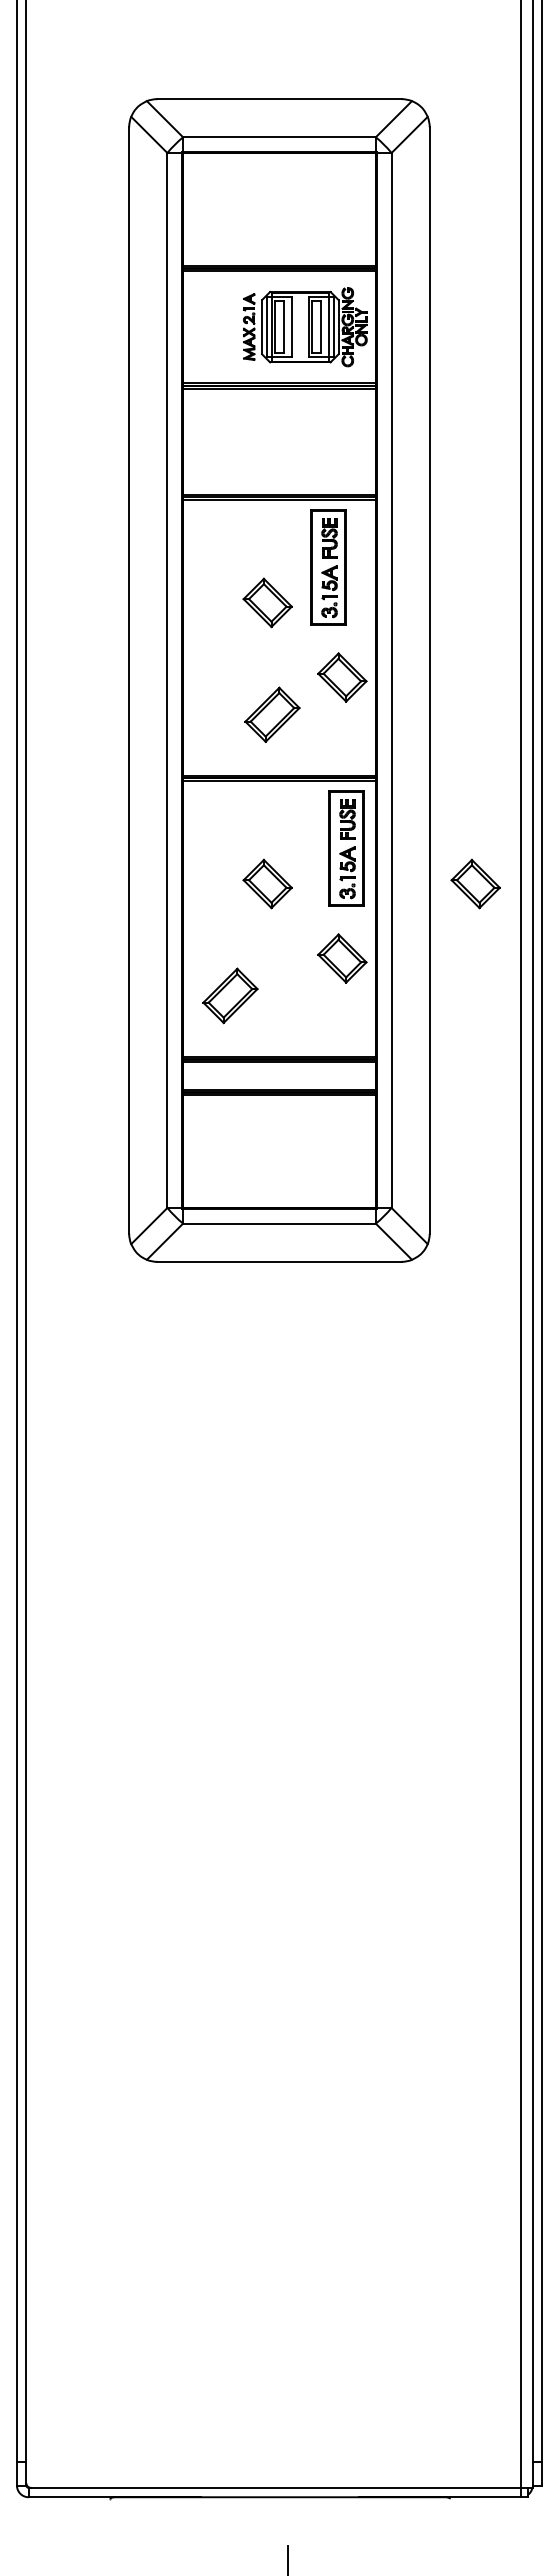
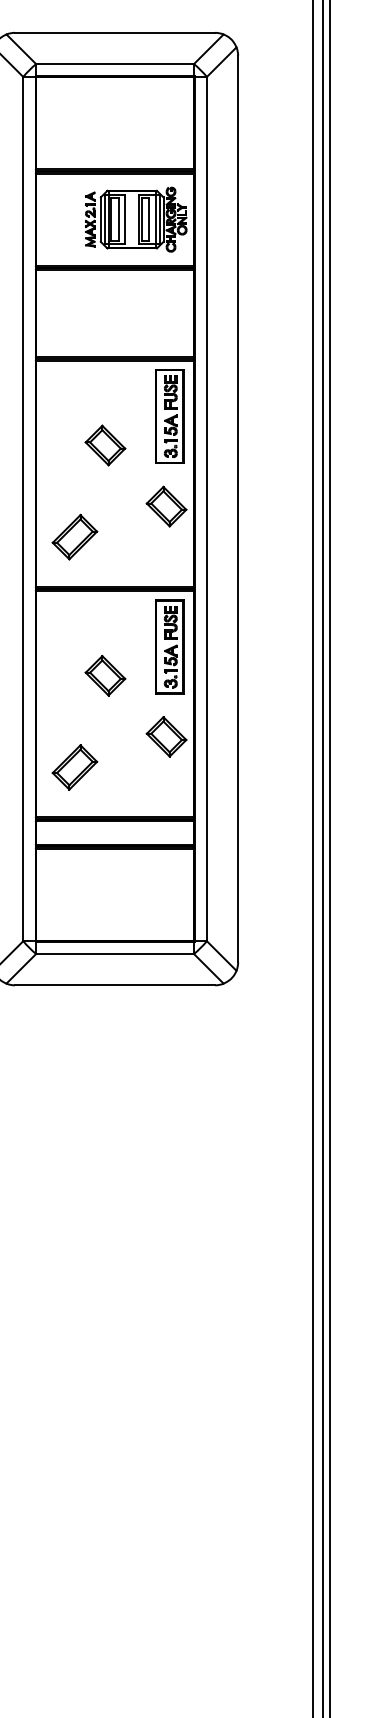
part: (328, 567) -> (169, 416), moved
part: (272, 714) -> (74, 536), moved
part: (475, 883) -> (275, 675), removed

